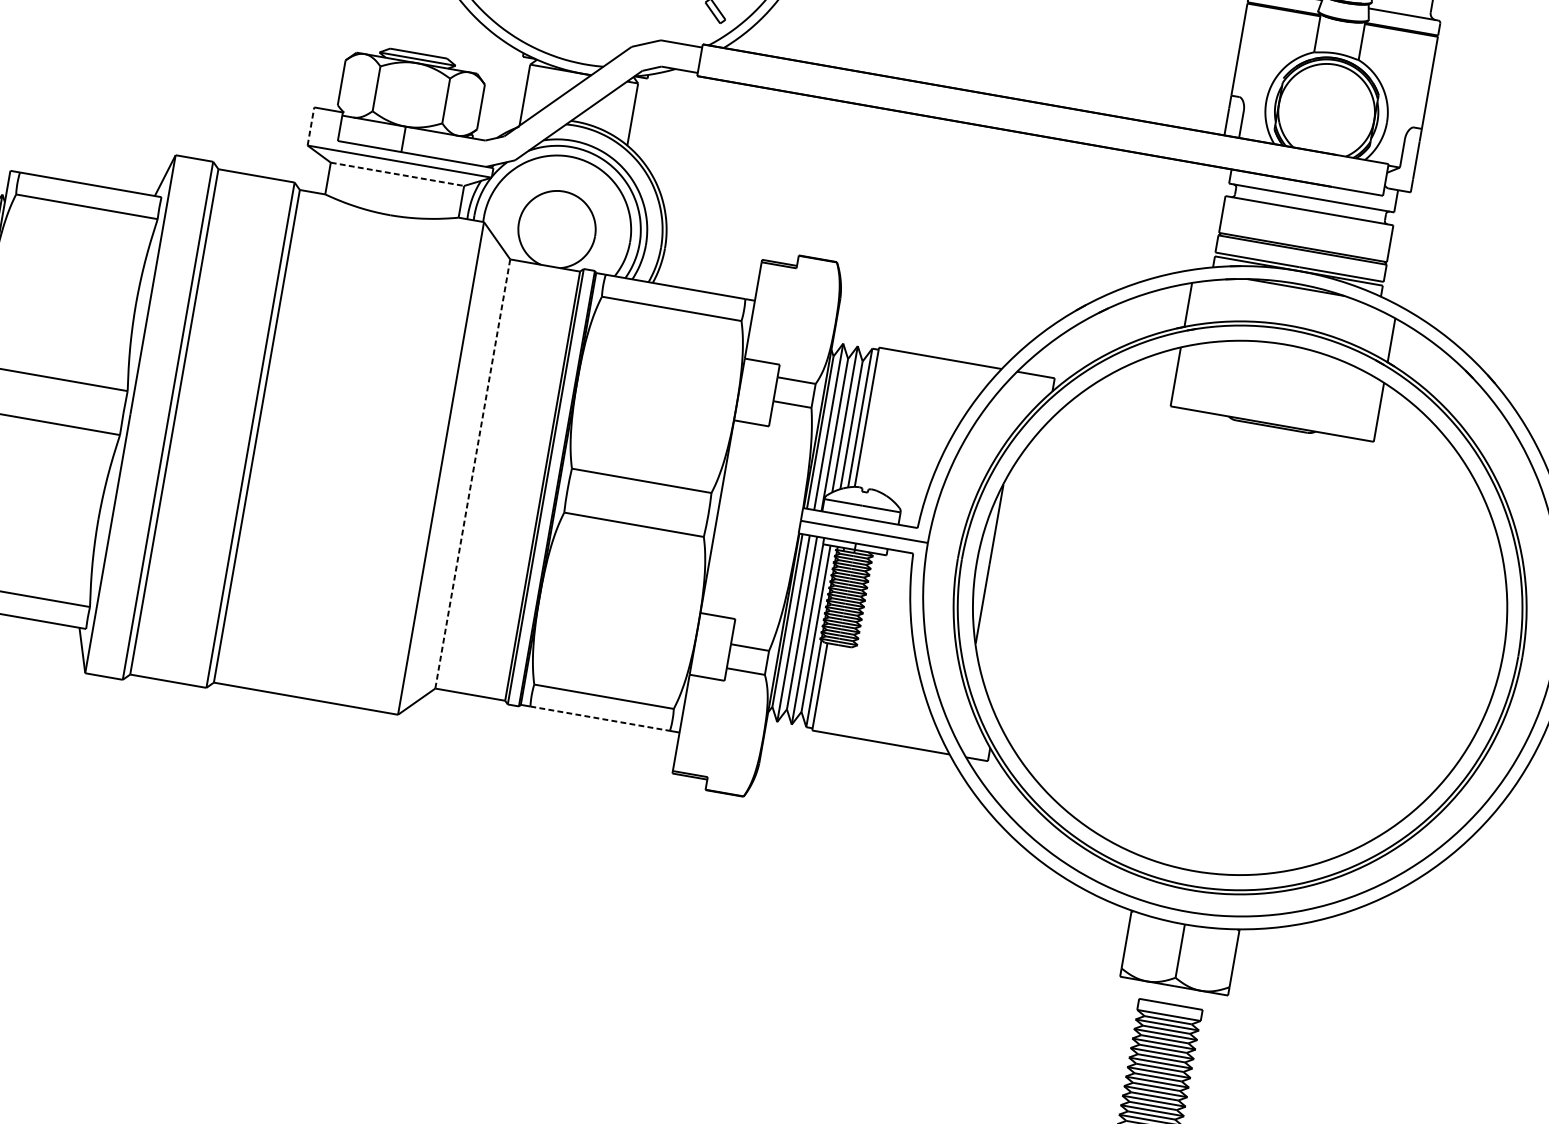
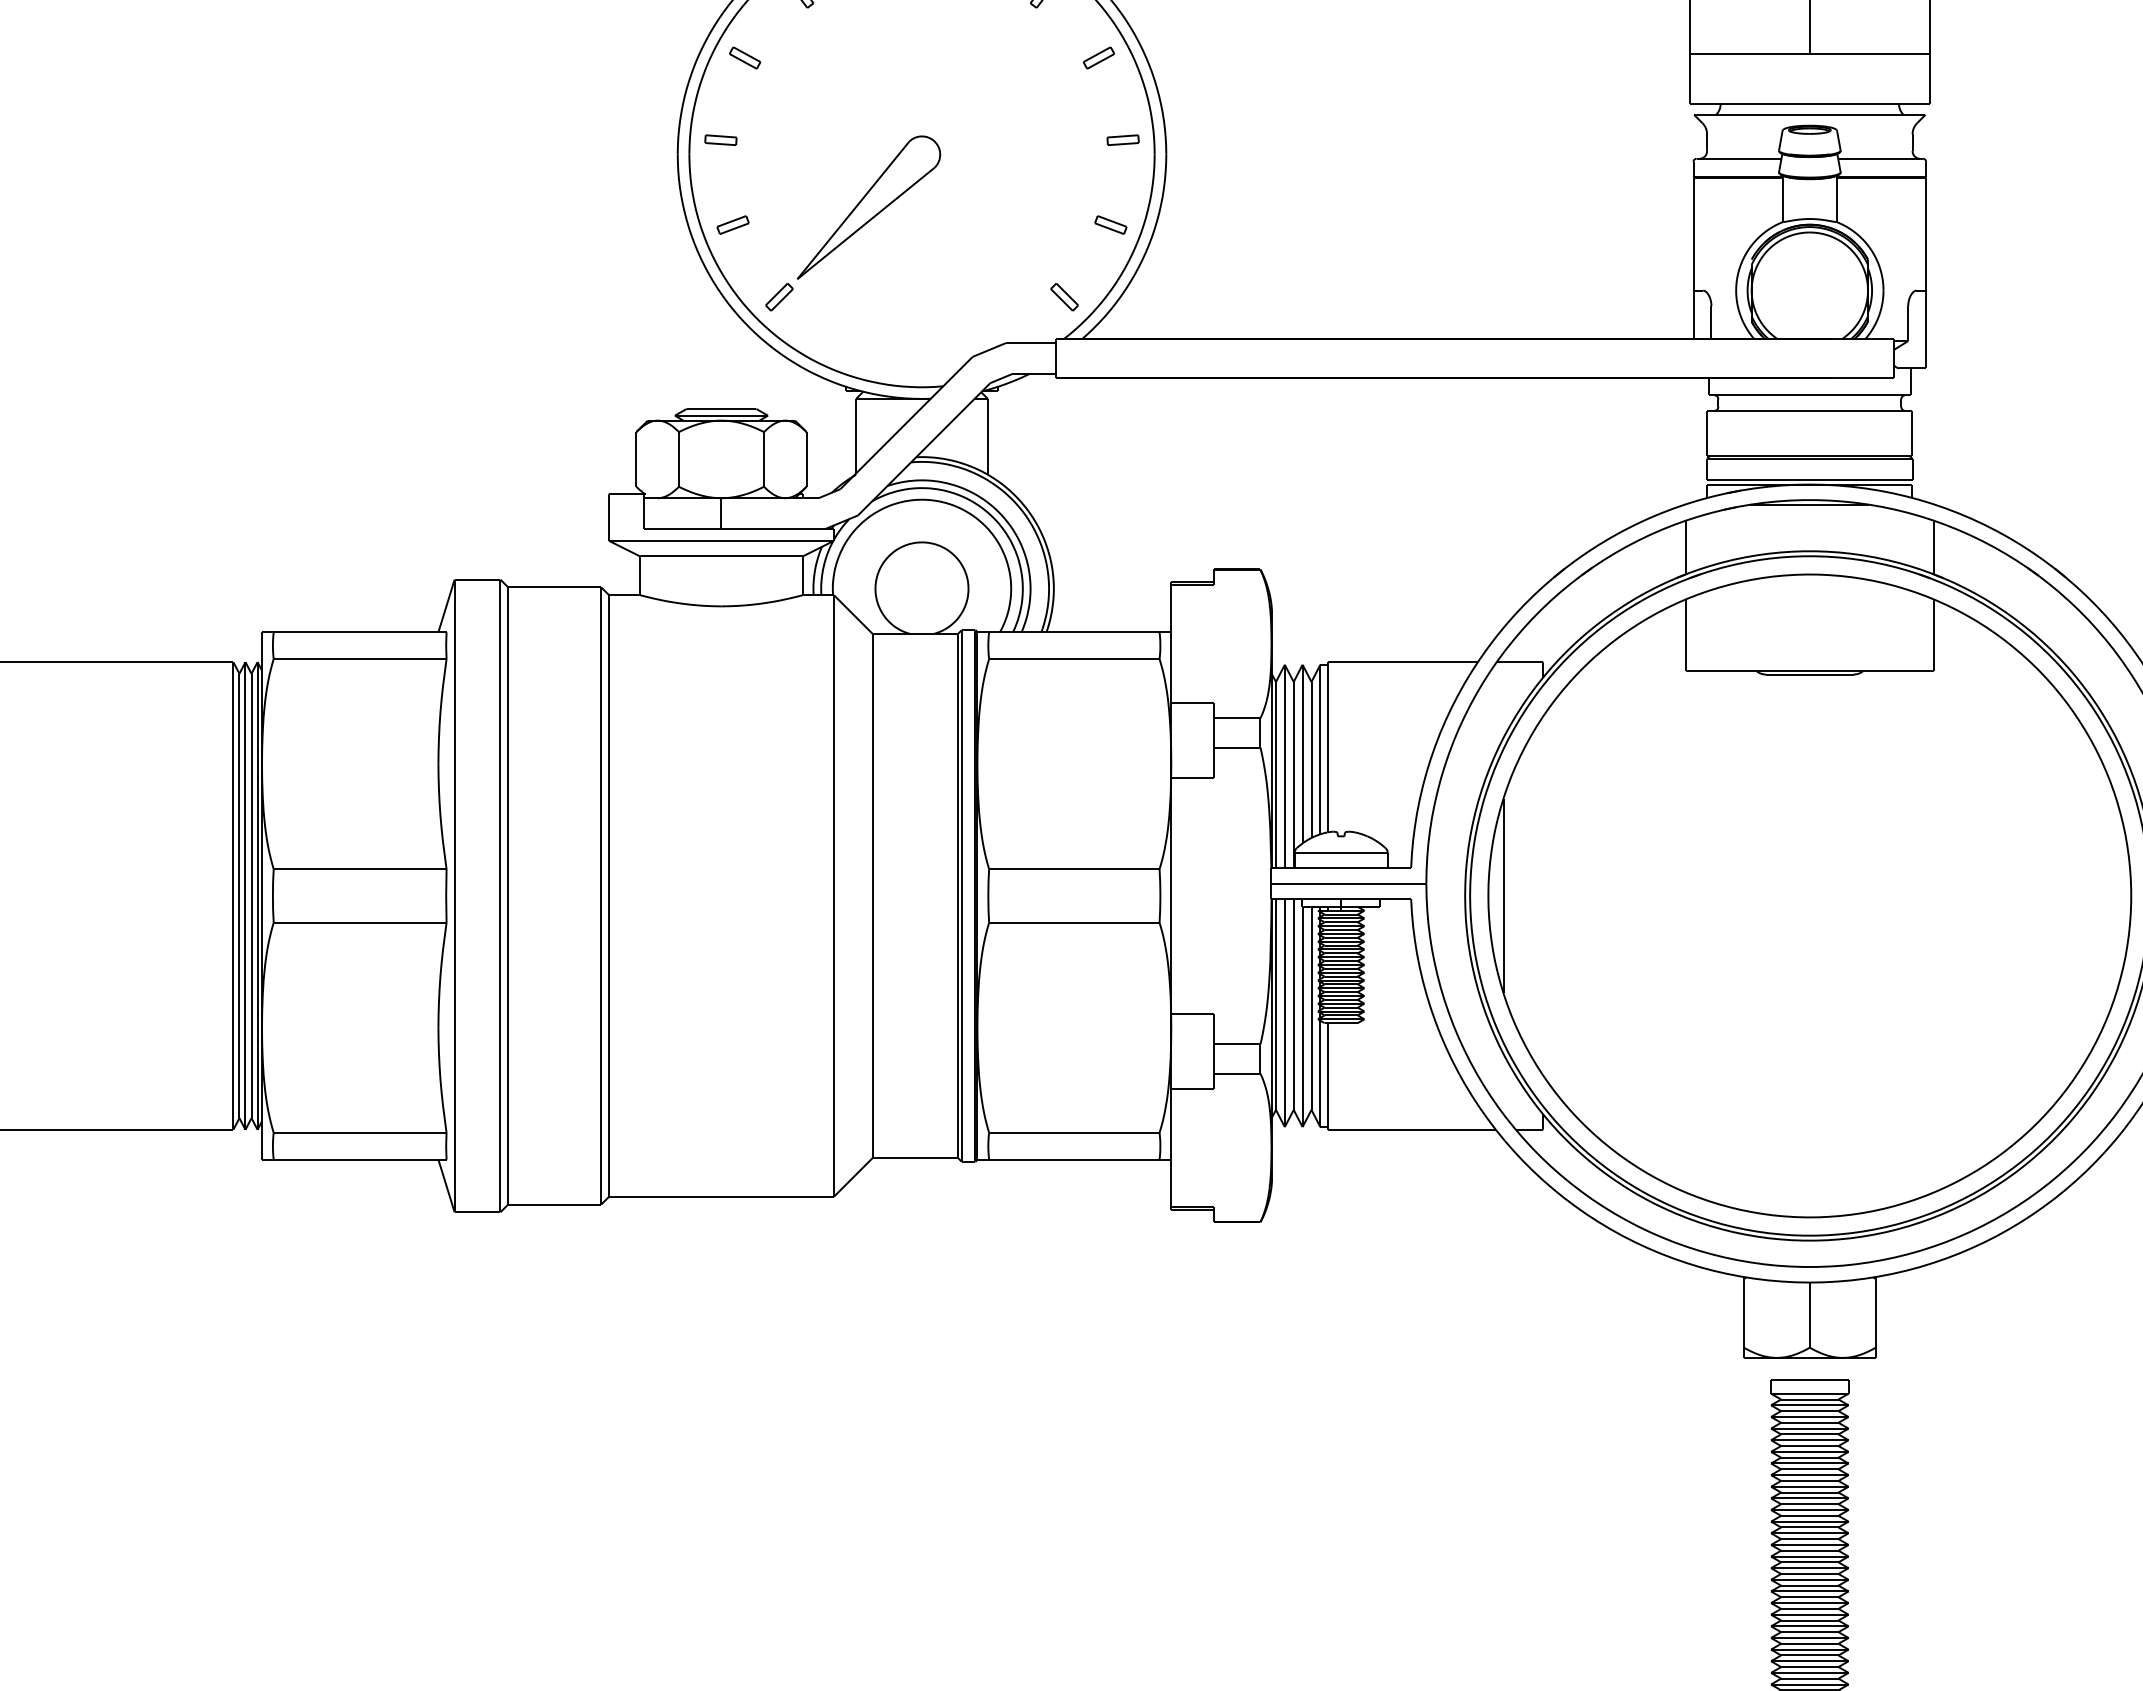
line: (311, 126) -> (609, 517), dashed -> solid
line: (397, 174) -> (721, 556), dashed -> solid
line: (472, 473) -> (872, 895), dashed -> solid
line: (600, 718) -> (1074, 1159), dashed -> solid

